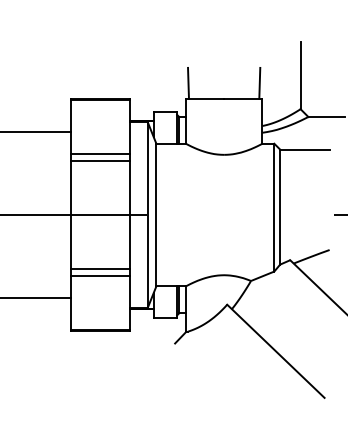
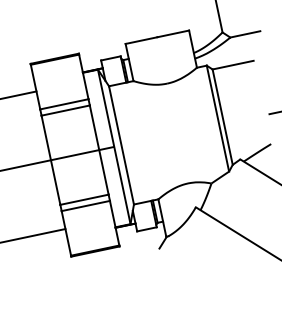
line: (188, 82) -> (124, 29), removed
line: (259, 82) -> (183, 17), removed

